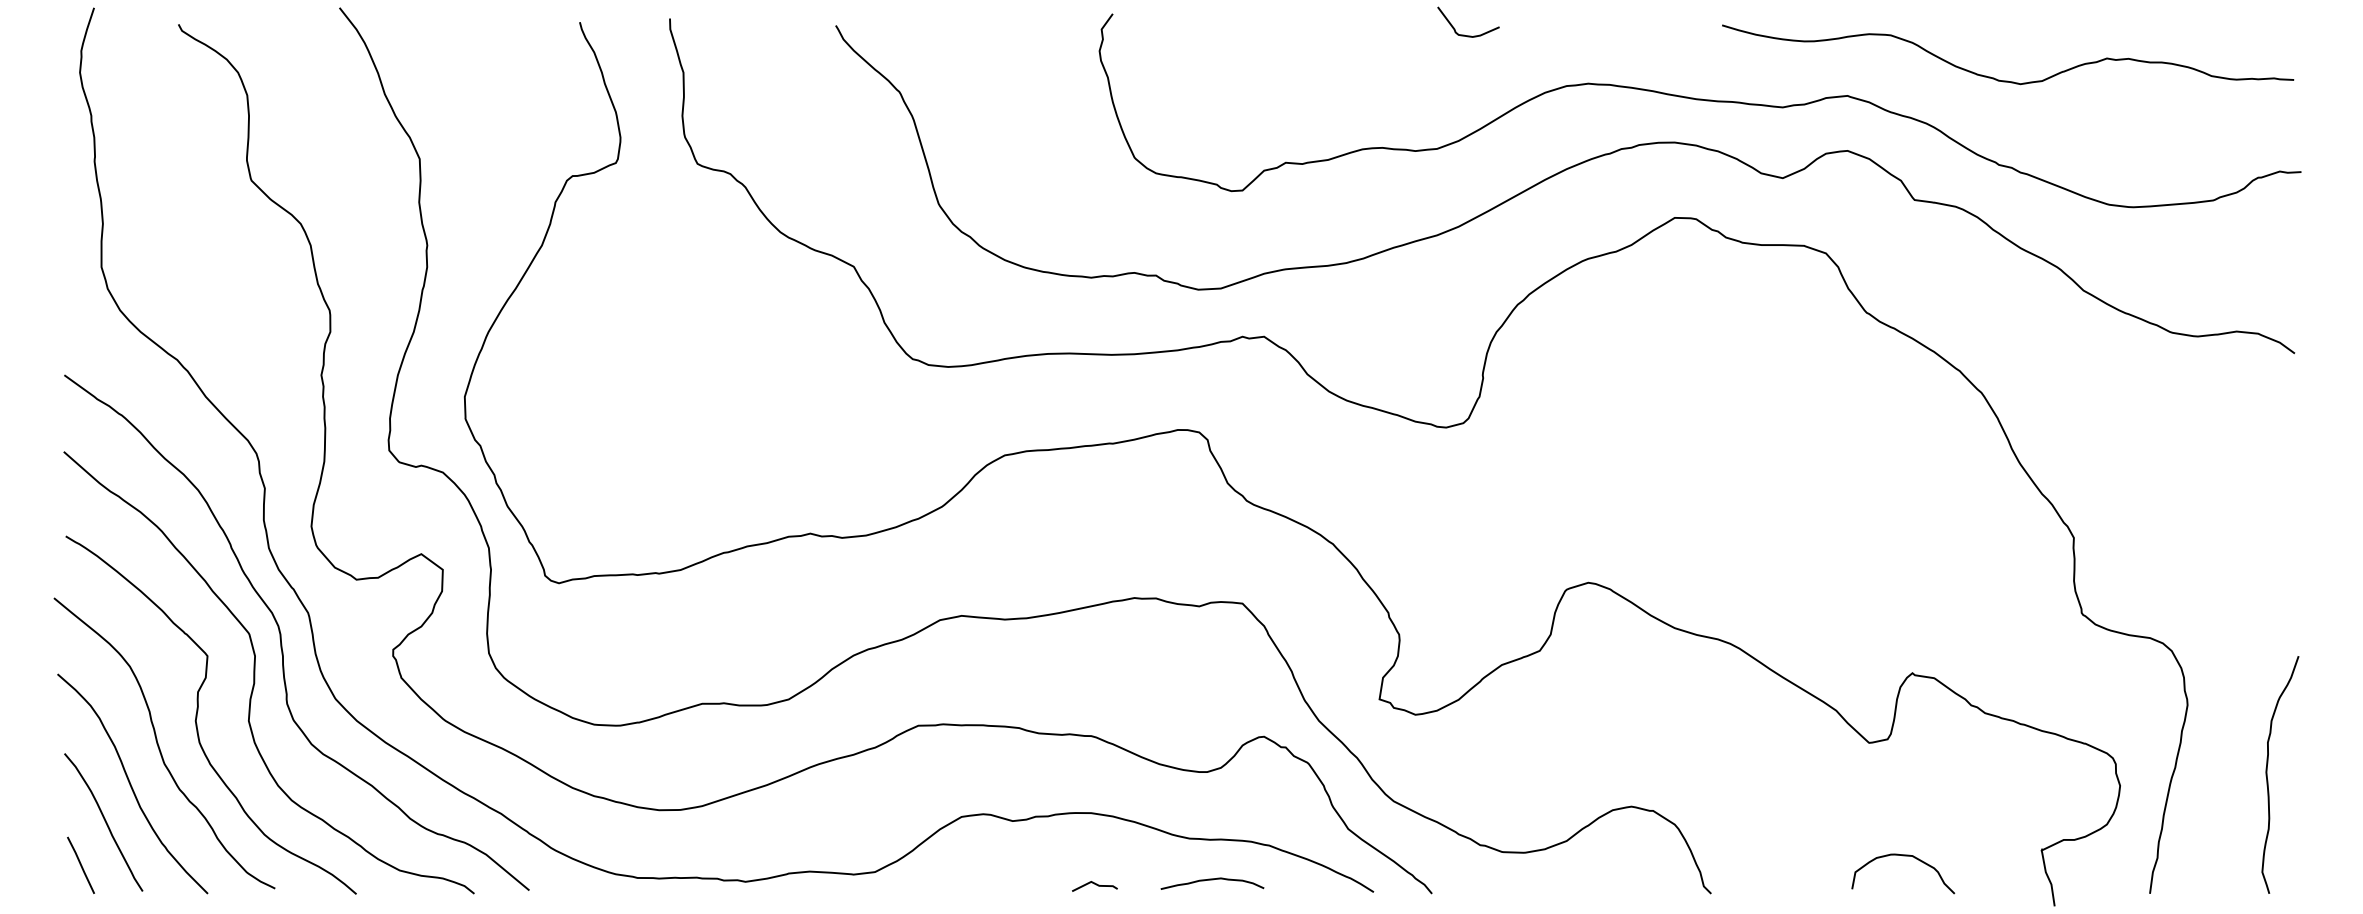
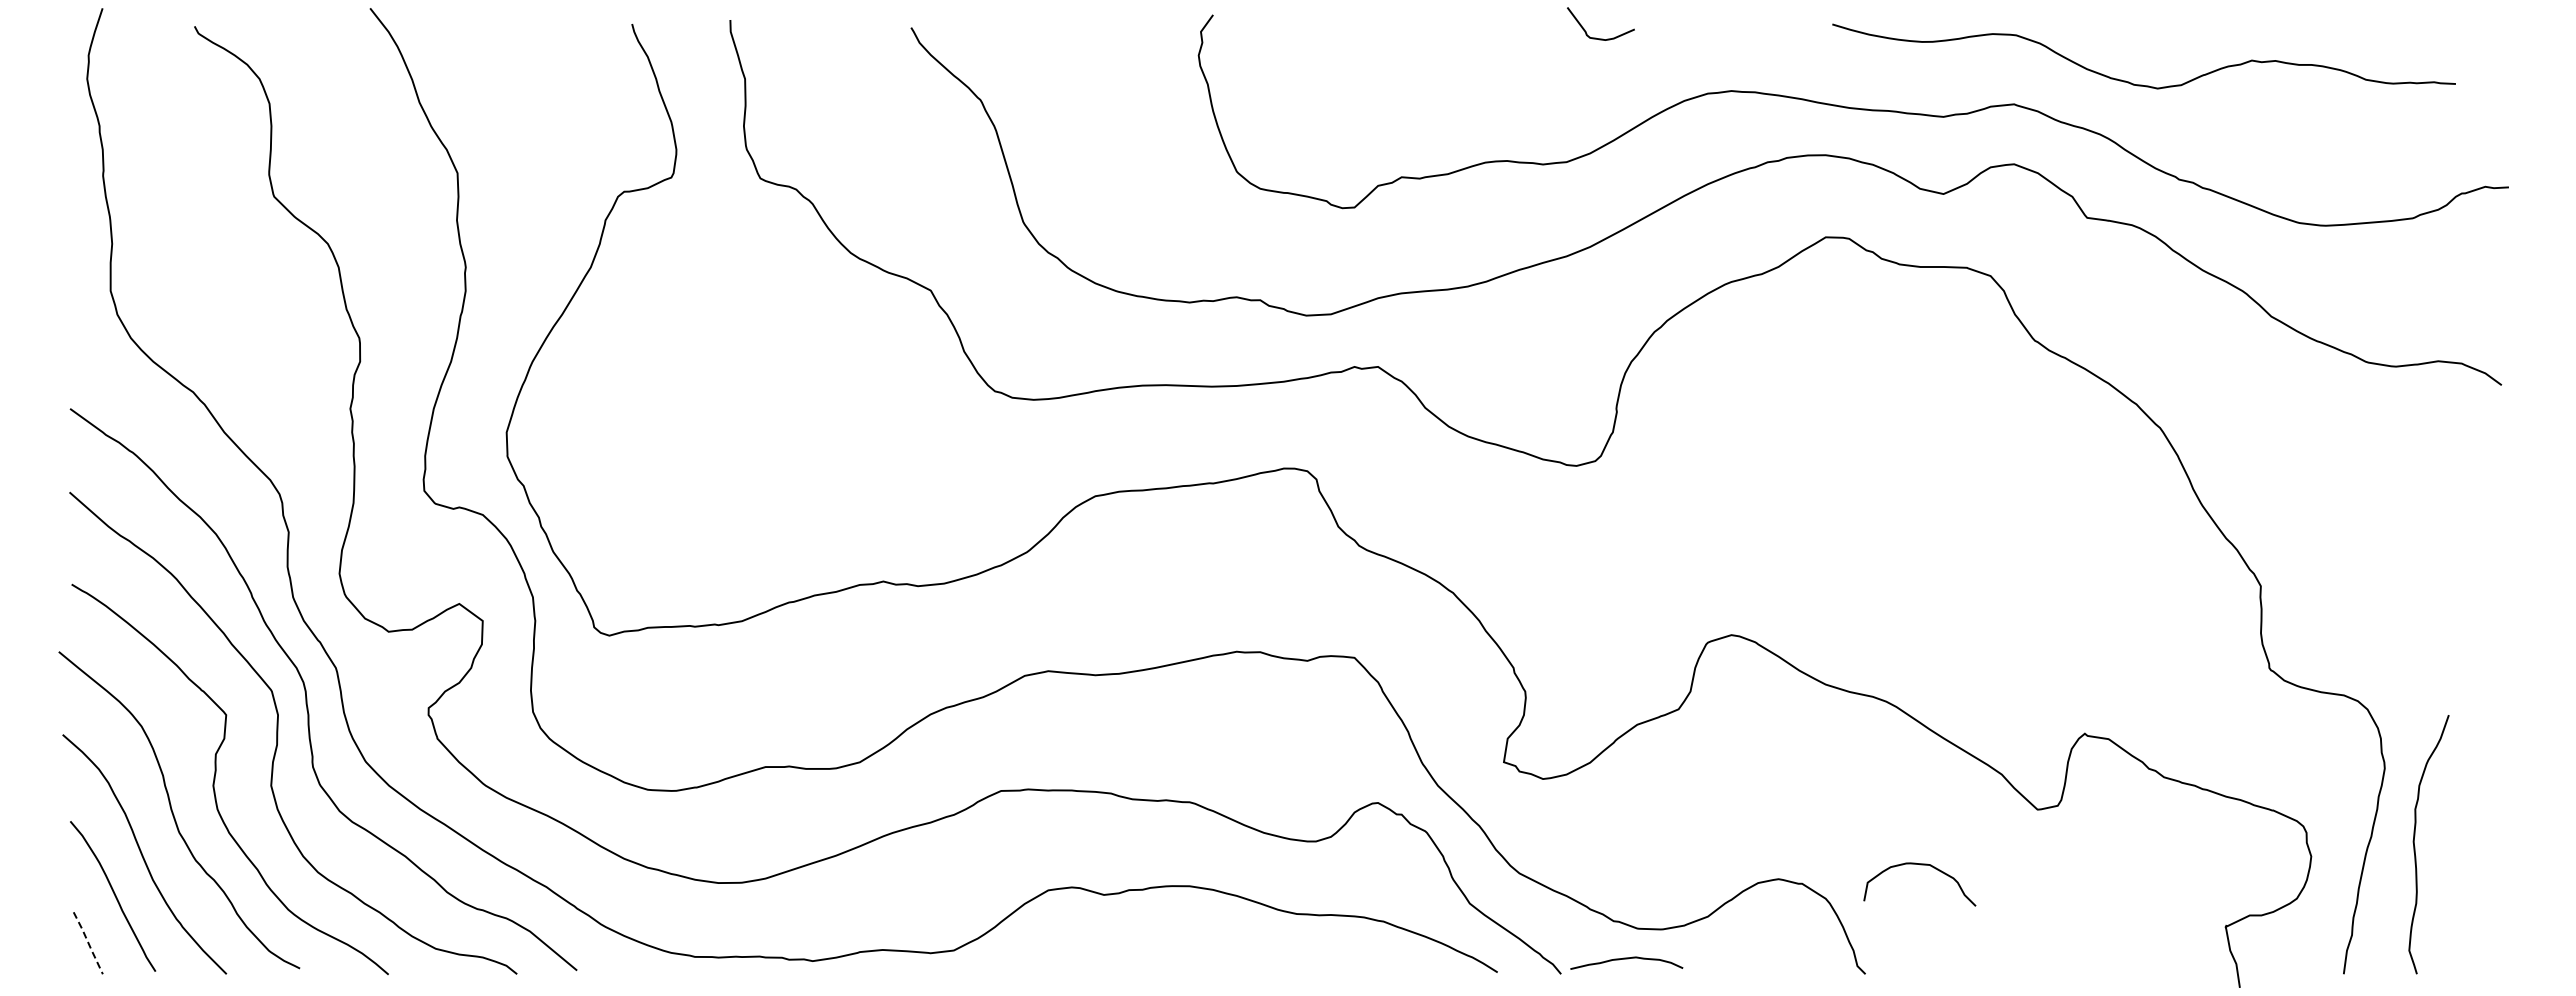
curve: (2006, 80) -> (2142, 84), moved
curve: (2268, 776) -> (2415, 846), moved
curve: (1903, 856) -> (1920, 865), moved
line: (81, 865) -> (88, 943), solid -> dashed
curve: (1212, 880) -> (1626, 959), moved
line: (1094, 884) -> (1193, 964), removed

